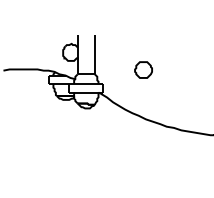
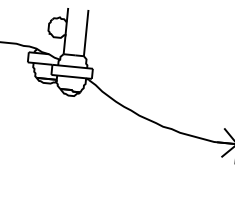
part: (143, 69) -> (142, 56), removed

